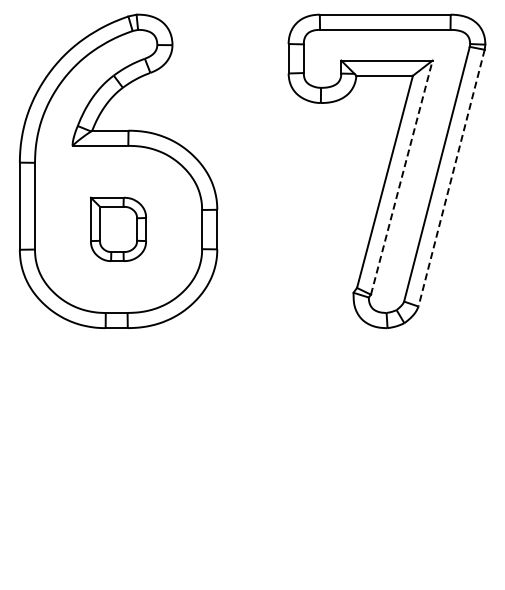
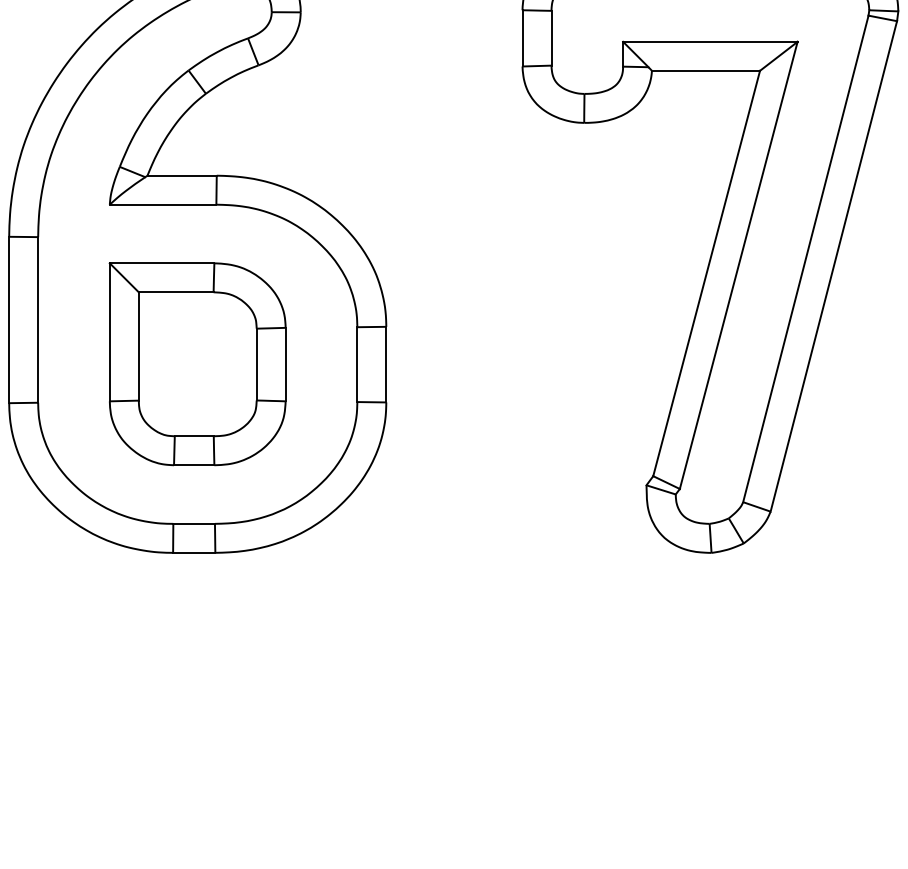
line: (401, 177) -> (738, 265), dashed -> solid
line: (451, 178) -> (833, 267), dashed -> solid
part: (118, 229) -> (197, 364), size x1.67

